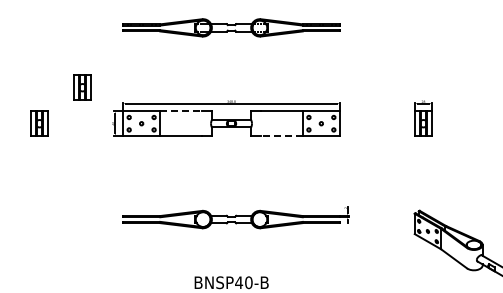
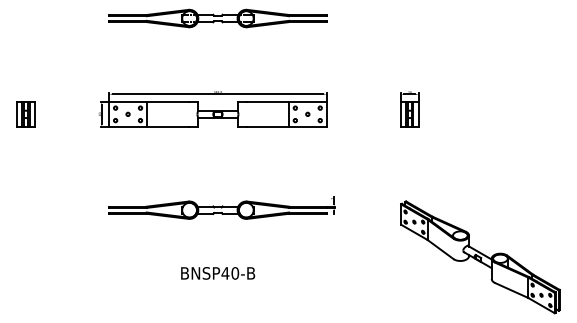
part: (82, 87) -> (68, 78), removed
line: (181, 110) -> (167, 101), dashed -> solid
line: (282, 135) -> (268, 126), dashed -> solid

